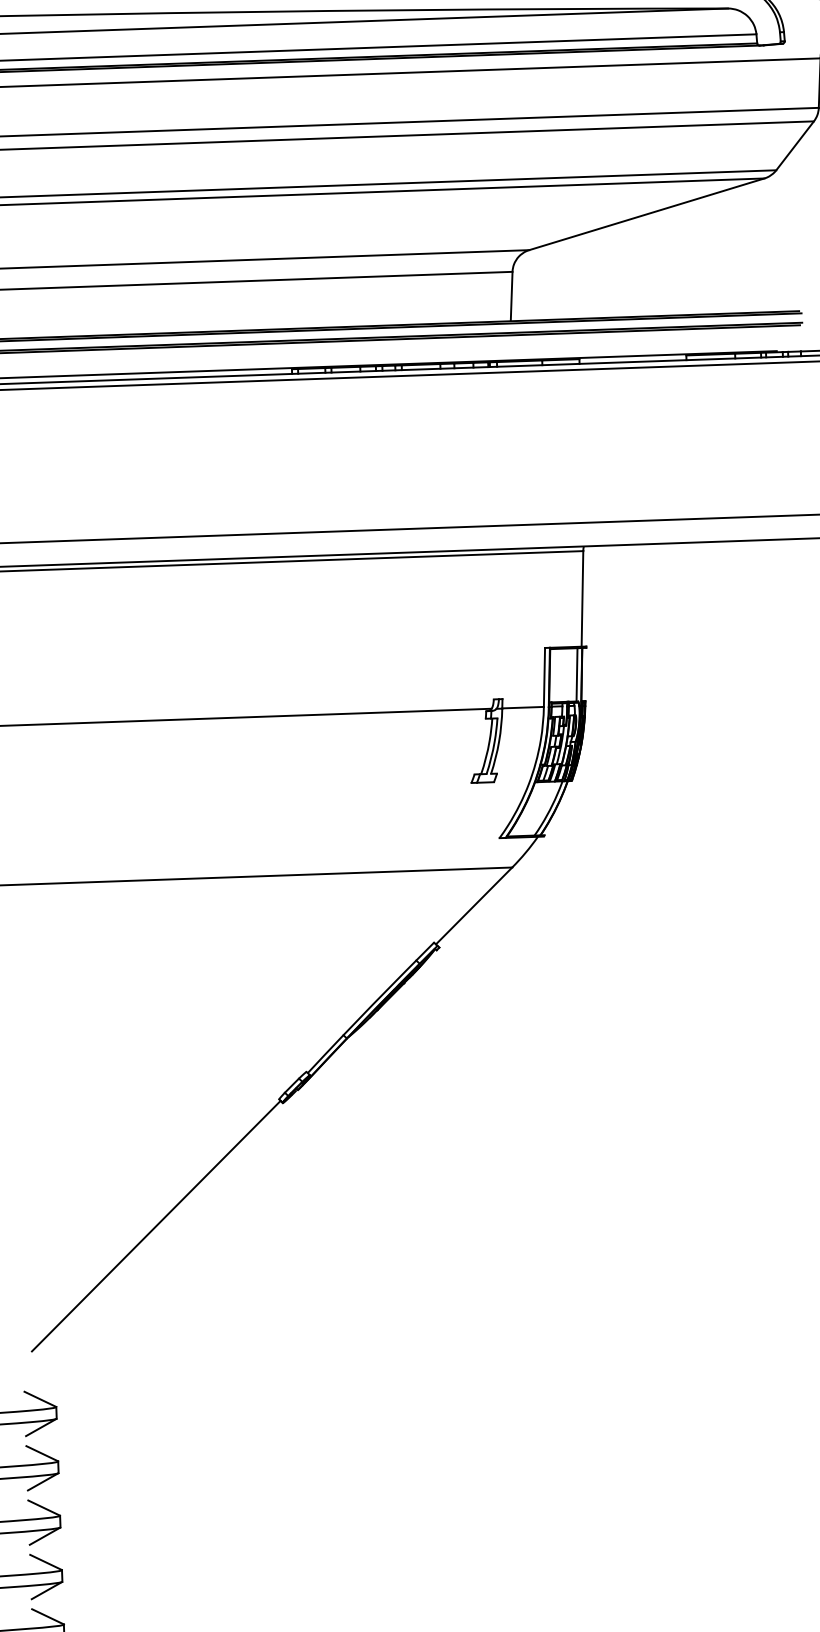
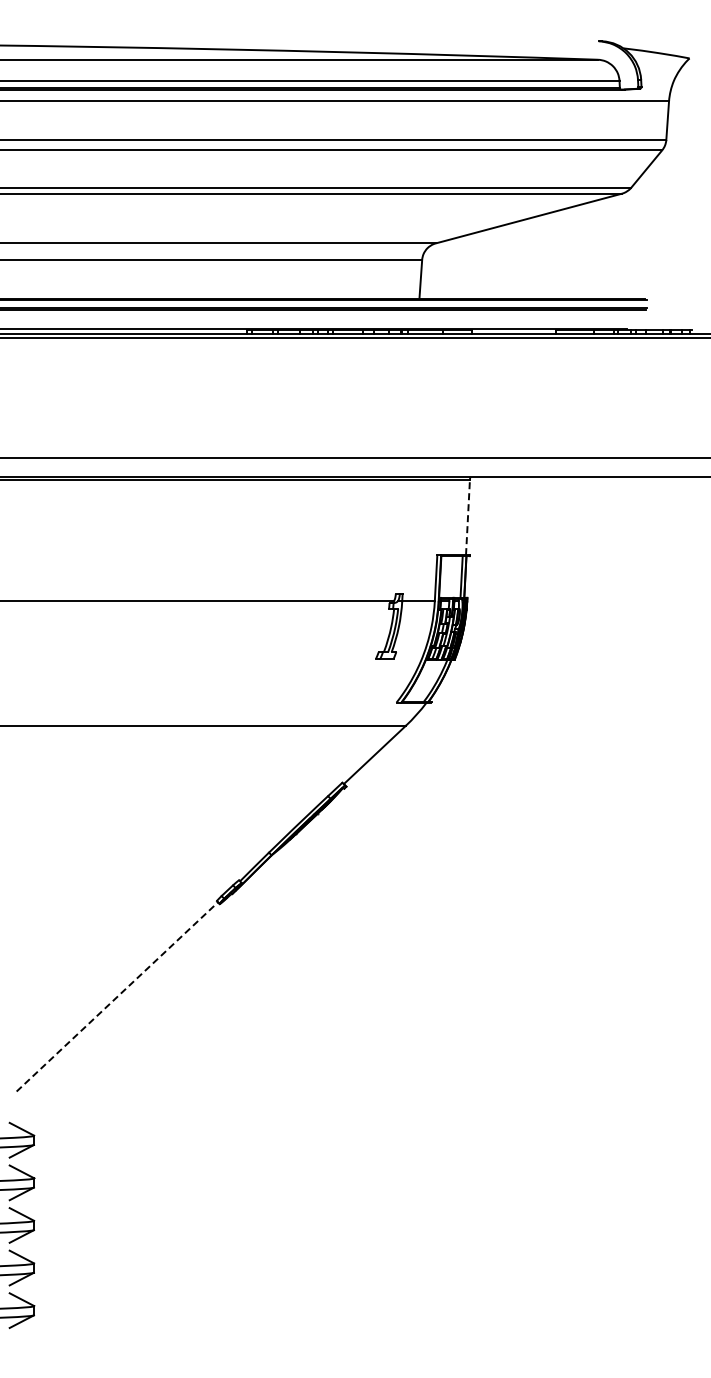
line: (581, 598) -> (467, 517), solid -> dashed
line: (156, 1225) -> (117, 996), solid -> dashed

